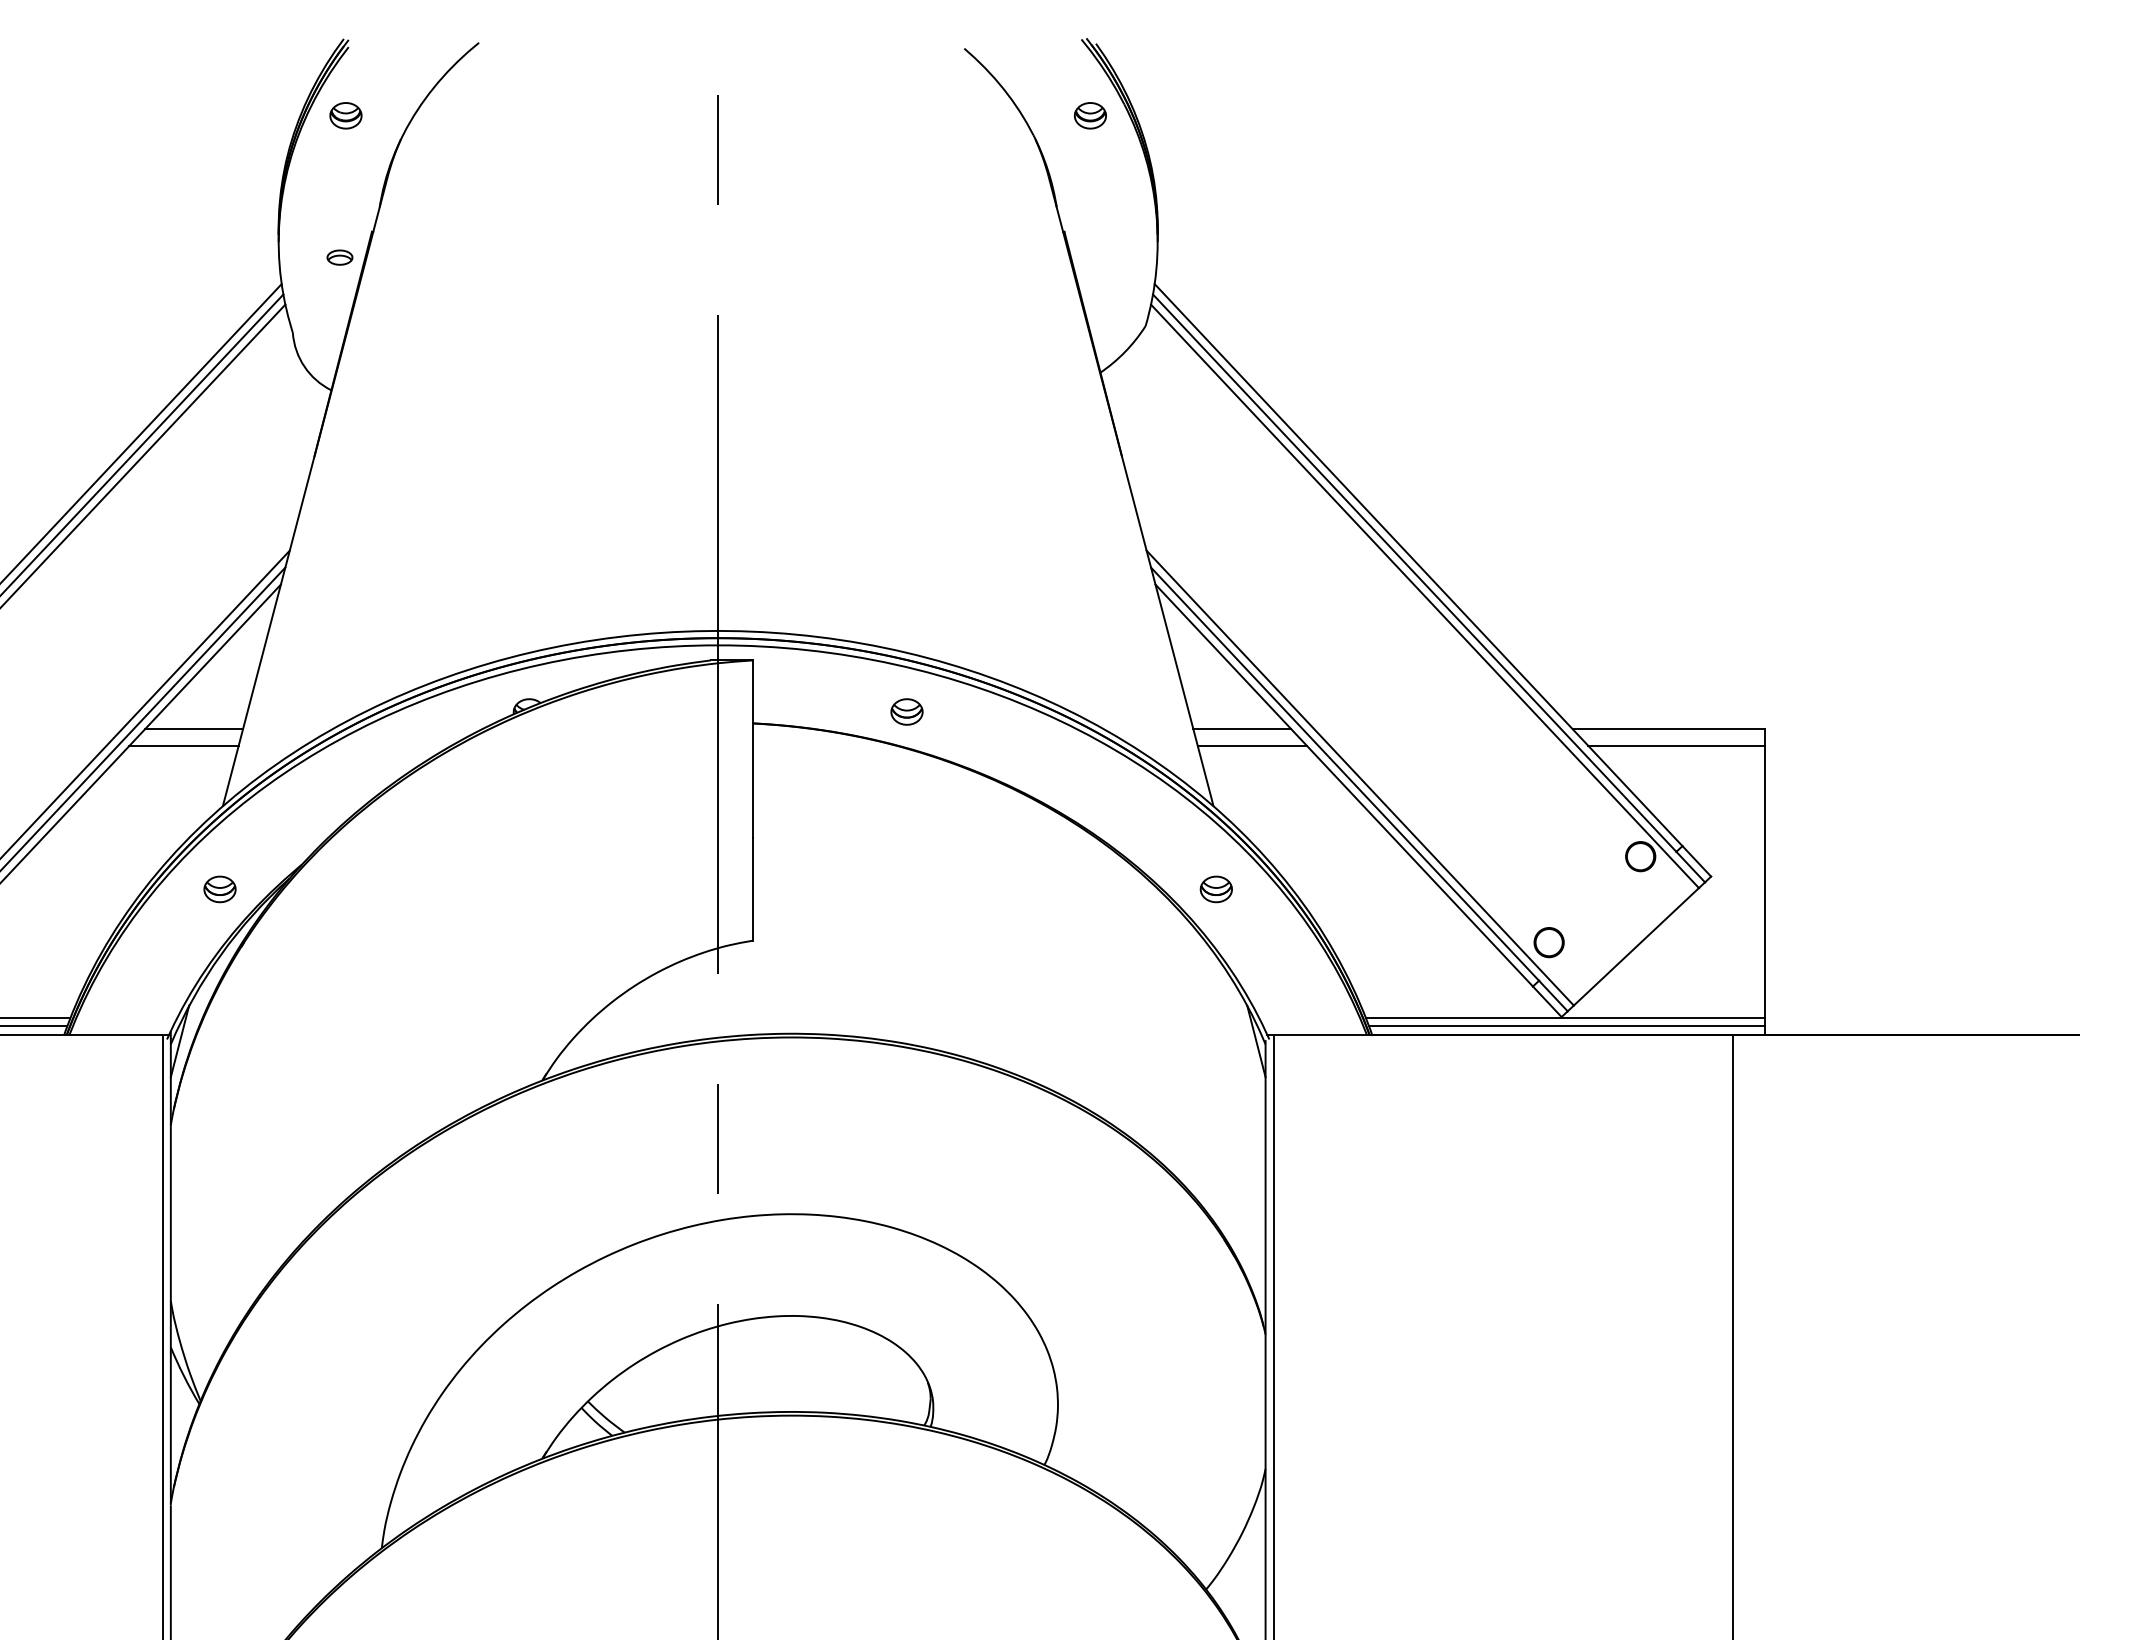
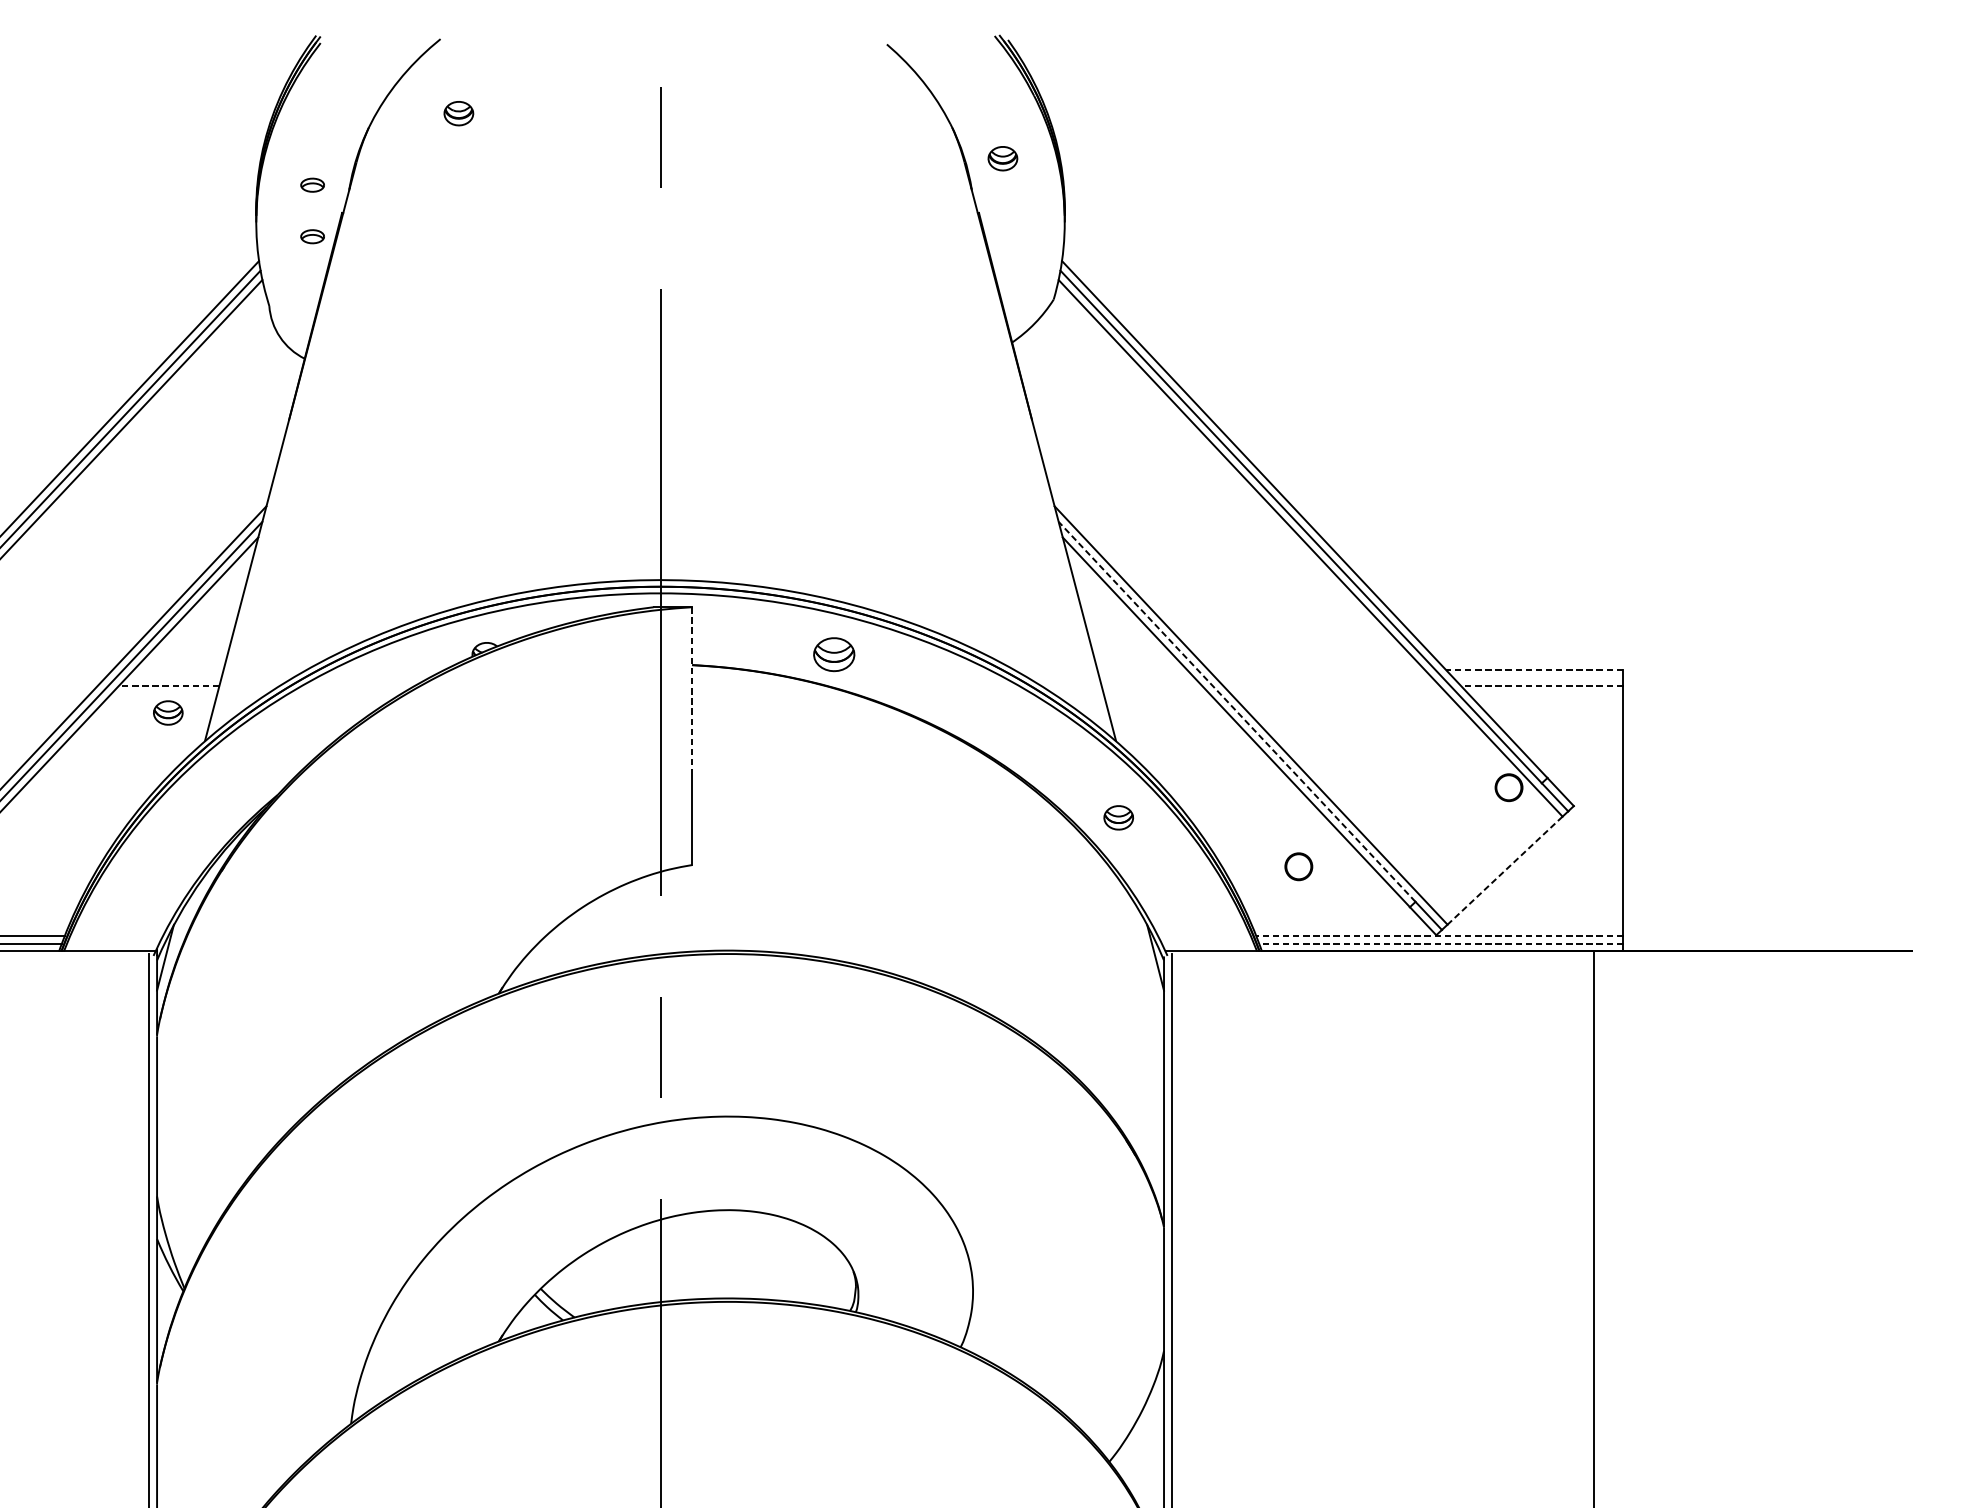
part: (345, 115) -> (458, 113), moved
part: (1089, 115) -> (1002, 158), moved
part: (339, 201) -> (312, 185), added
part: (906, 711) -> (833, 654), size x1.4
line: (194, 729) -> (178, 670), removed
line: (1242, 729) -> (1142, 670), removed
line: (1668, 729) -> (1534, 670), solid -> dashed
line: (184, 745) -> (169, 685), solid -> dashed
line: (1251, 745) -> (1151, 685), removed
line: (1676, 745) -> (1541, 685), solid -> dashed
line: (752, 749) -> (692, 689), solid -> dashed
line: (1344, 773) -> (1236, 711), solid -> dashed
part: (219, 889) -> (167, 713), moved
circle: (1548, 942) -> (1298, 866), moved
line: (1636, 946) -> (1505, 870), solid -> dashed
line: (1564, 1017) -> (1438, 935), solid -> dashed
line: (1566, 1026) -> (1440, 943), solid -> dashed

